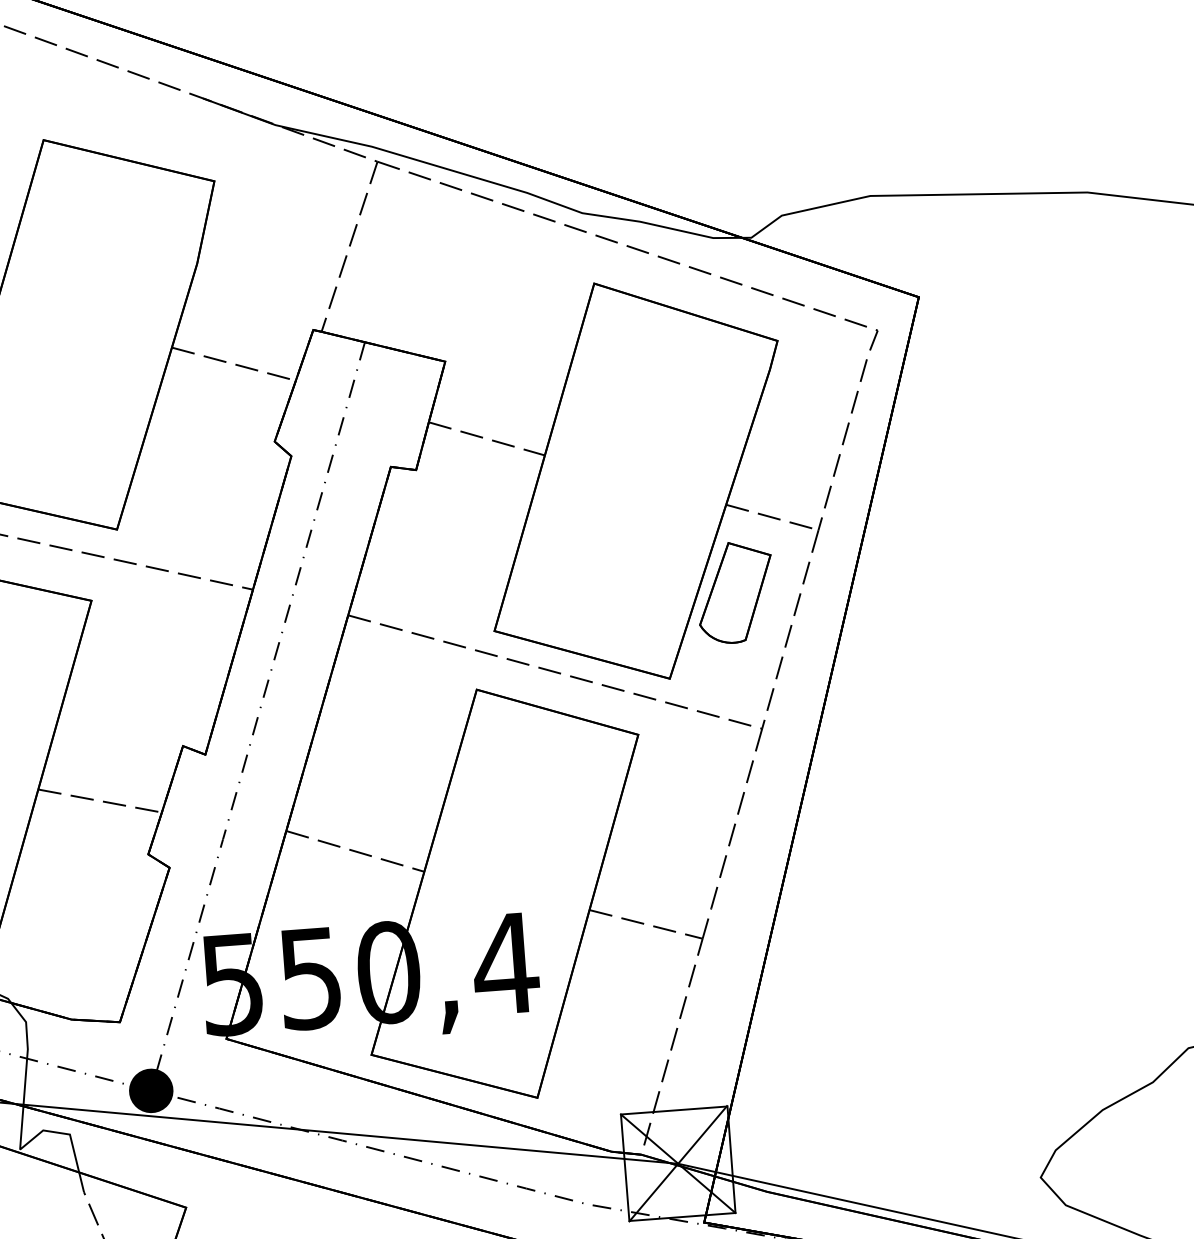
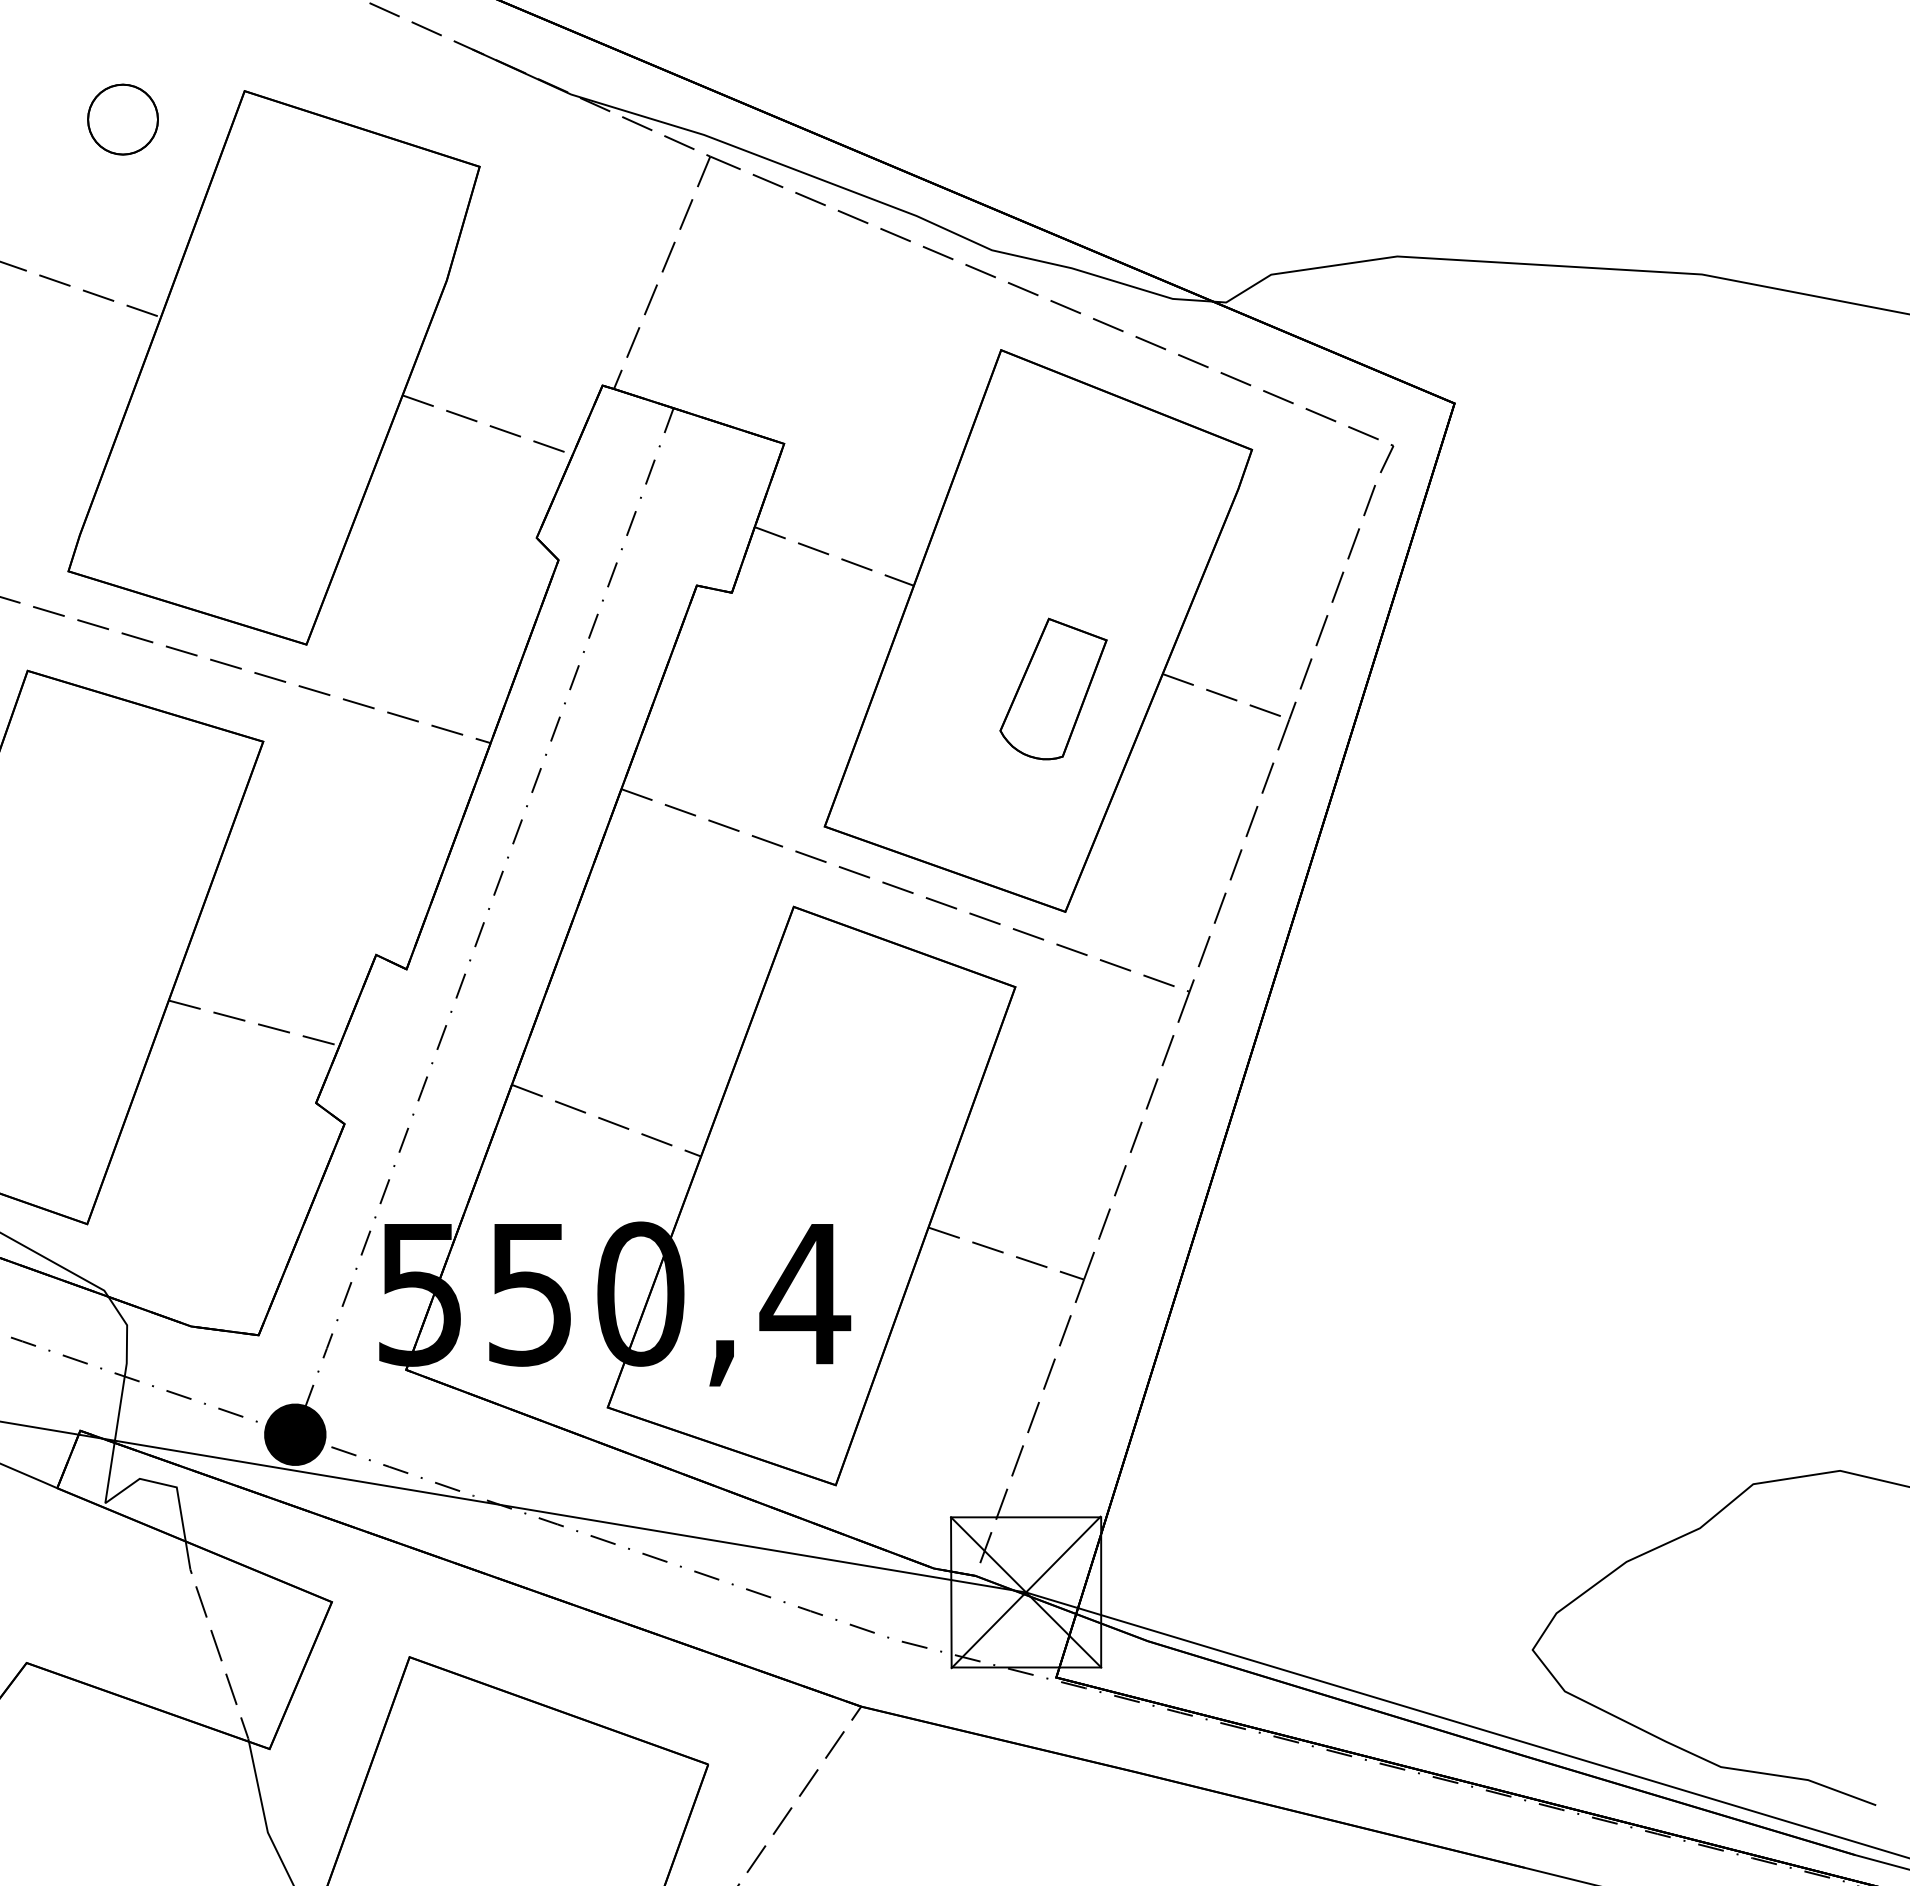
part: (735, 592) -> (1053, 688), moved

